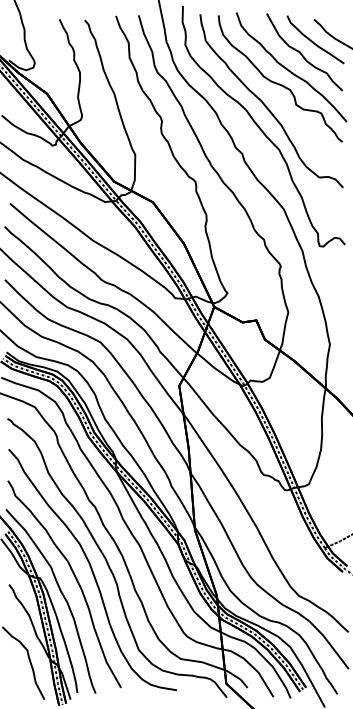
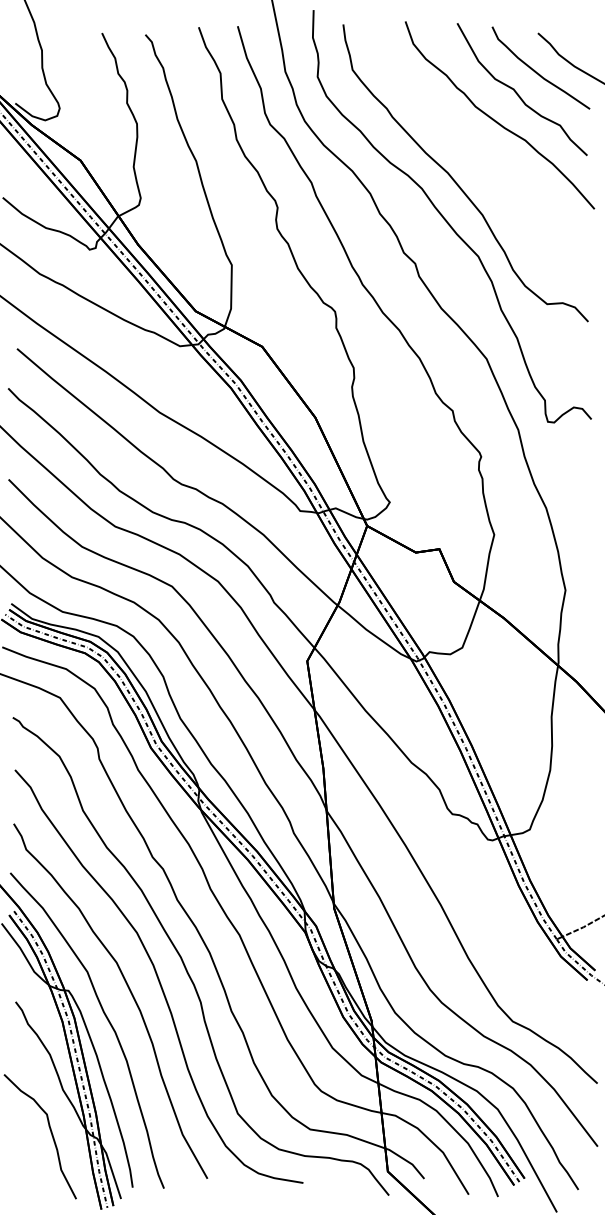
curve: (277, 82) -> (475, 141), removed

